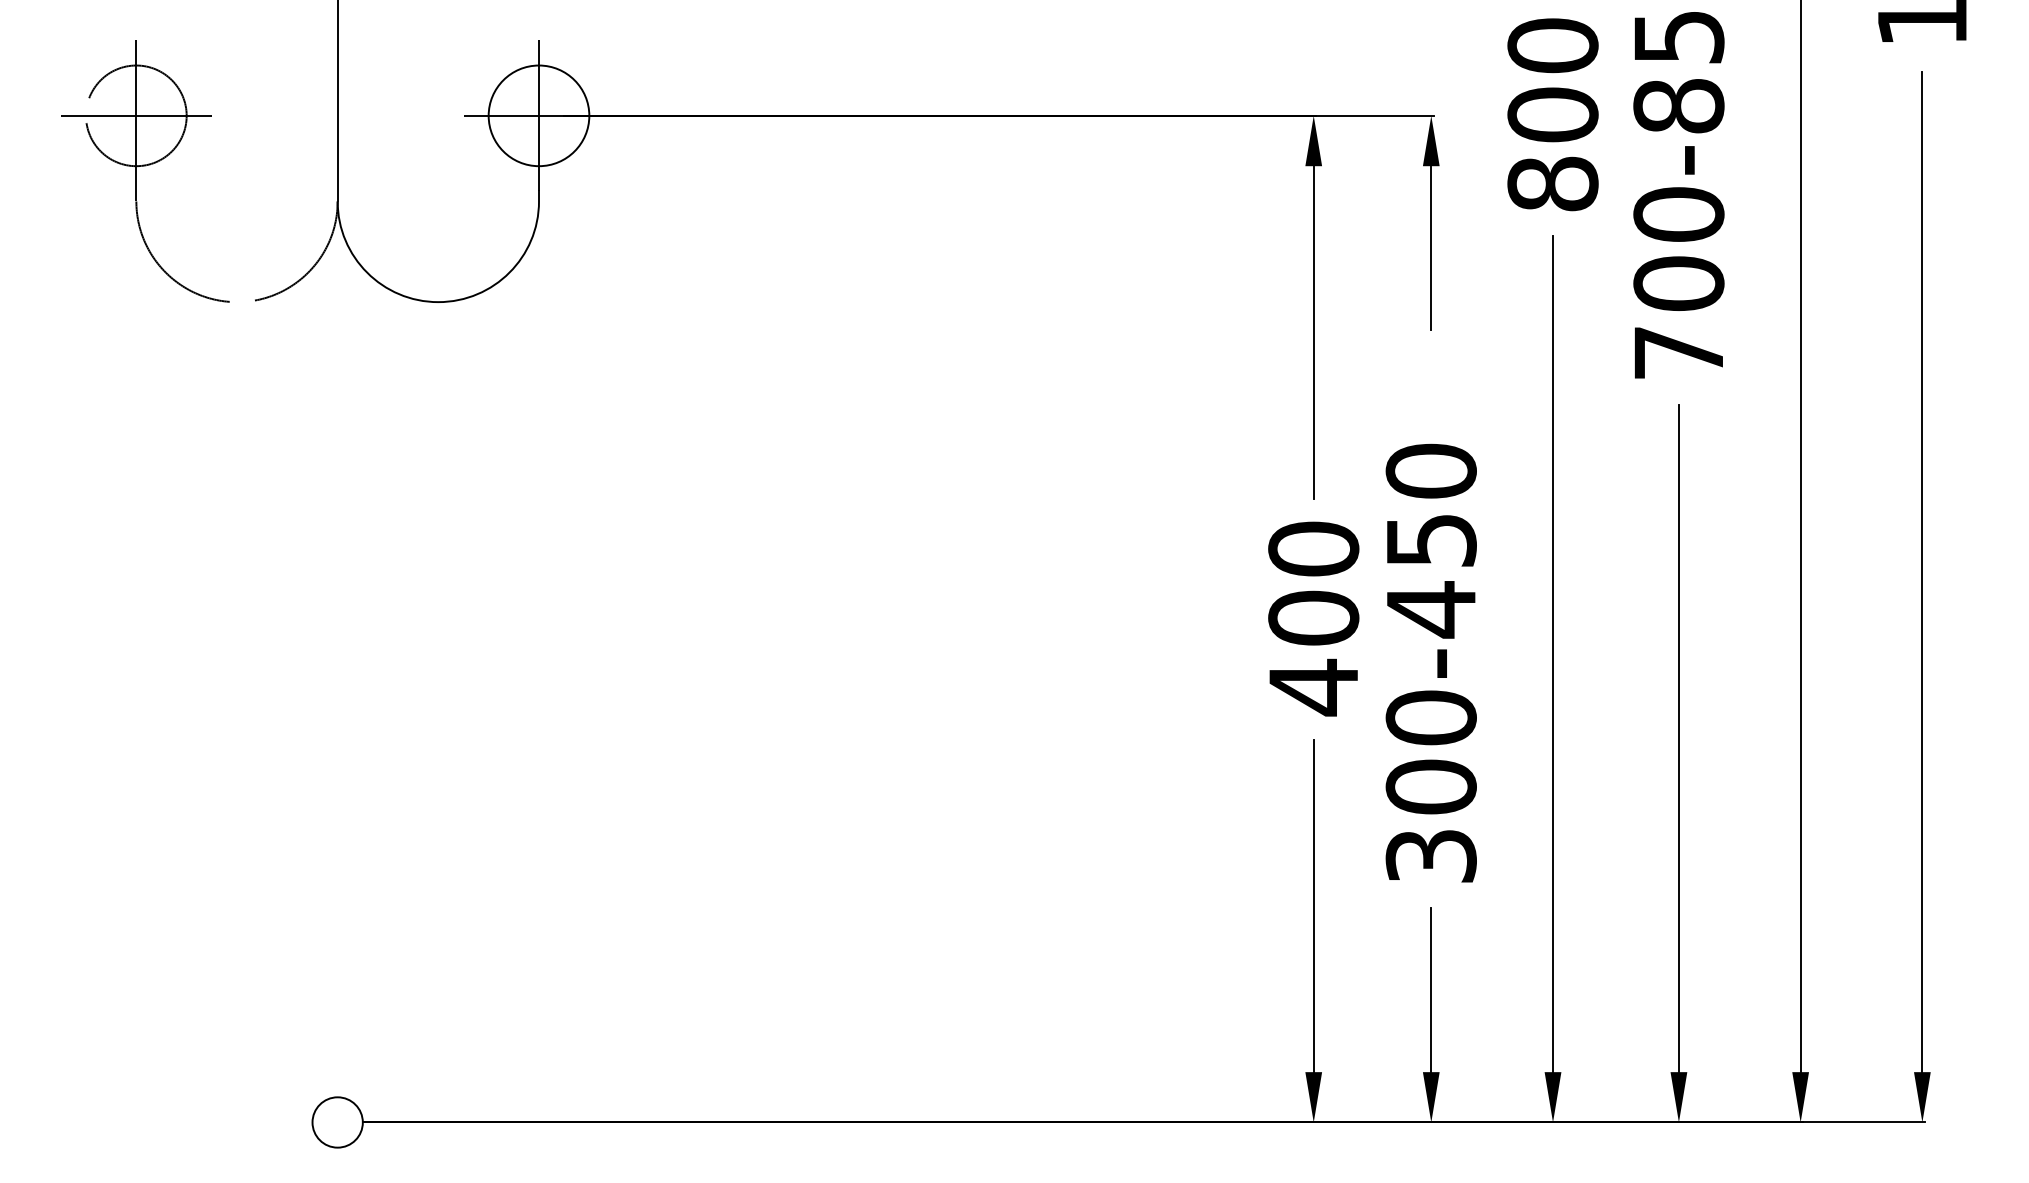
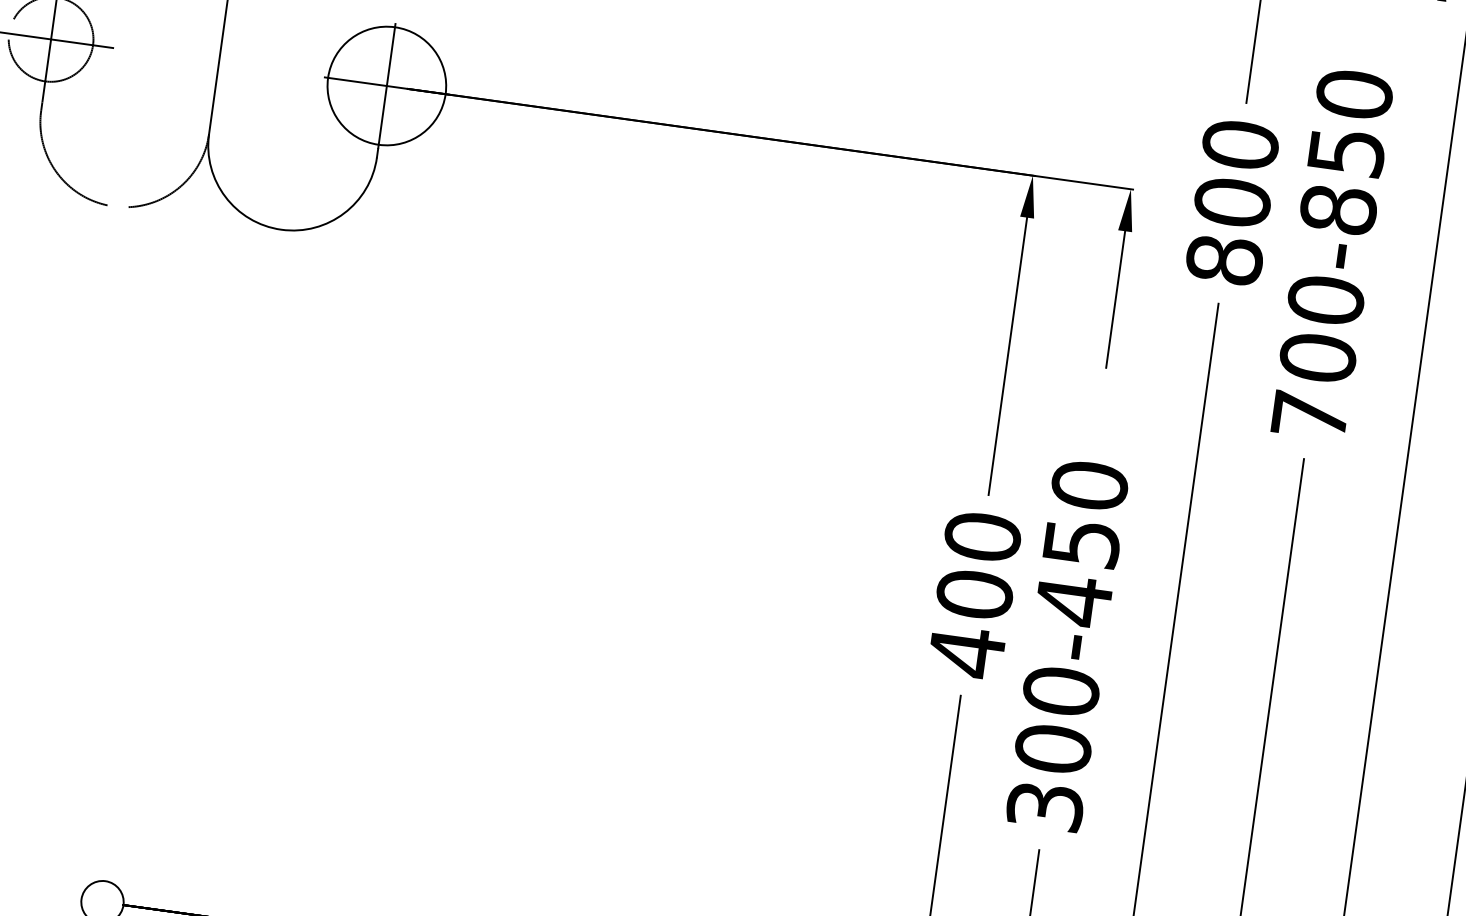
circle: (538, 115) -> (386, 85), size x1.4

